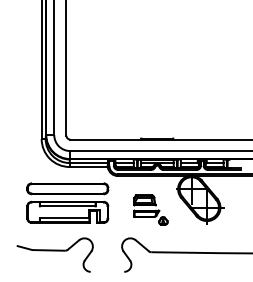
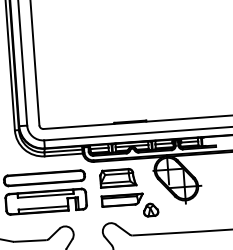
part: (150, 209) -> (128, 192), size x1.67

